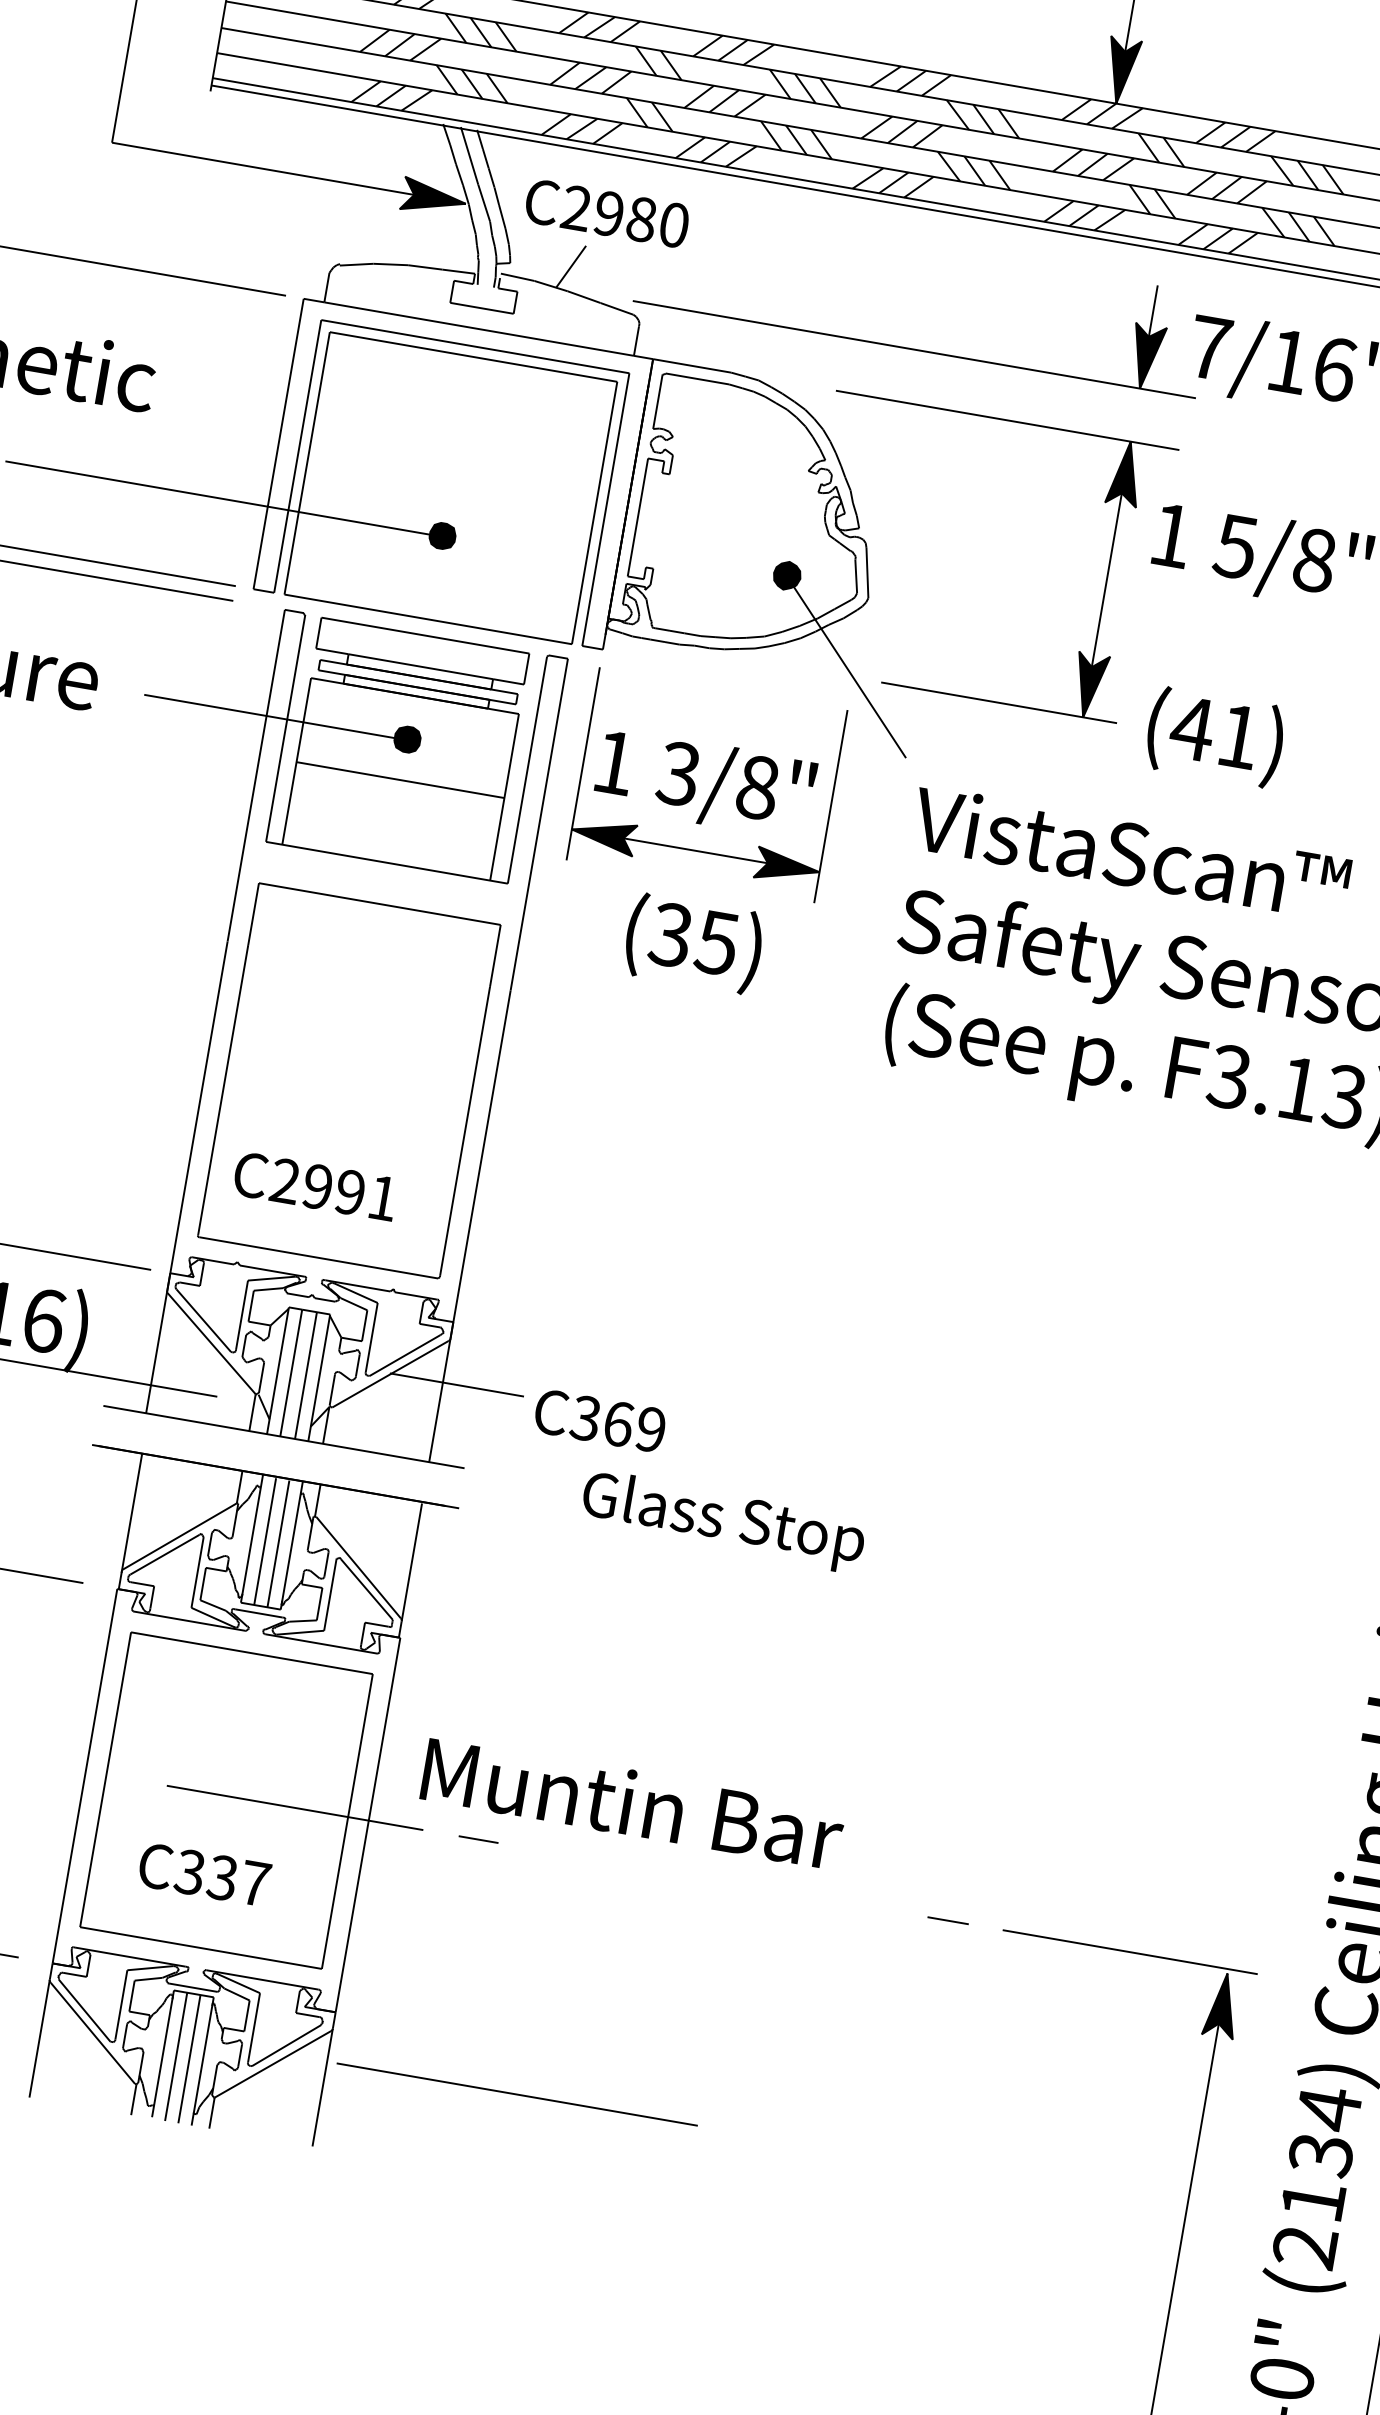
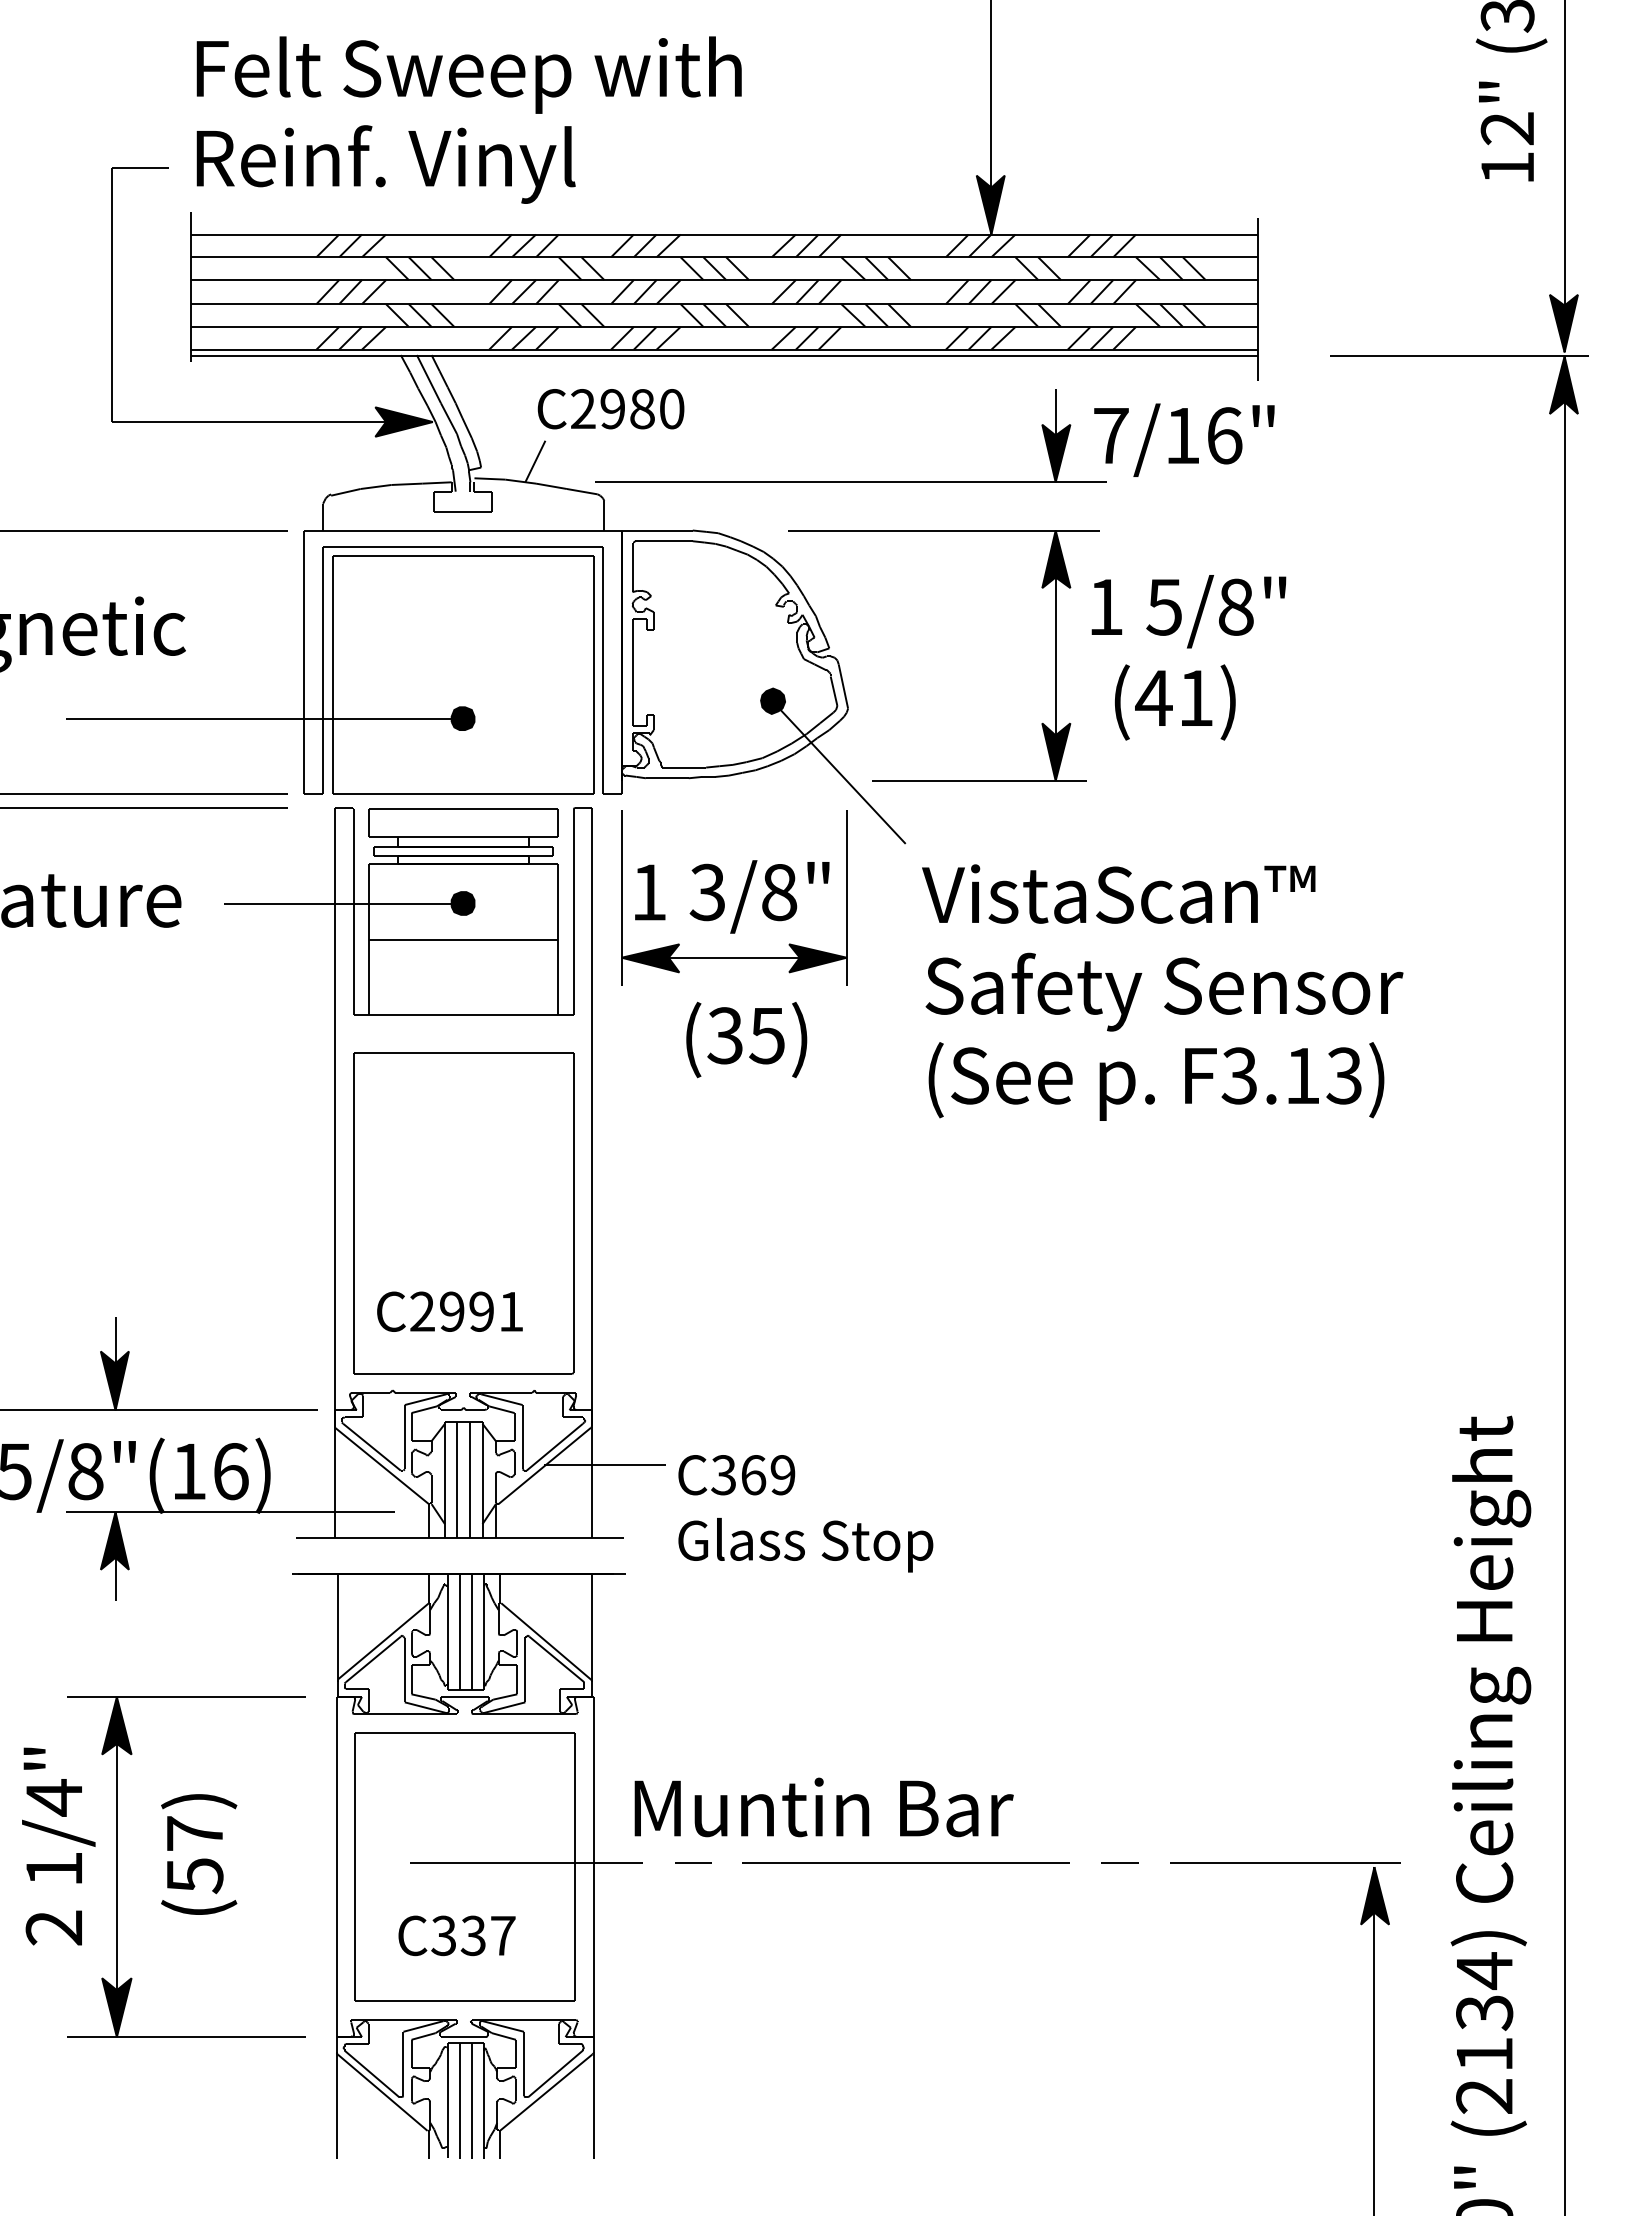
text: (606, 213) -> (610, 409), moved
text: (1214, 737) -> (1174, 702), moved
text: (722, 1521) -> (805, 1545), moved
line: (516, 2093) -> (905, 1862), moved

